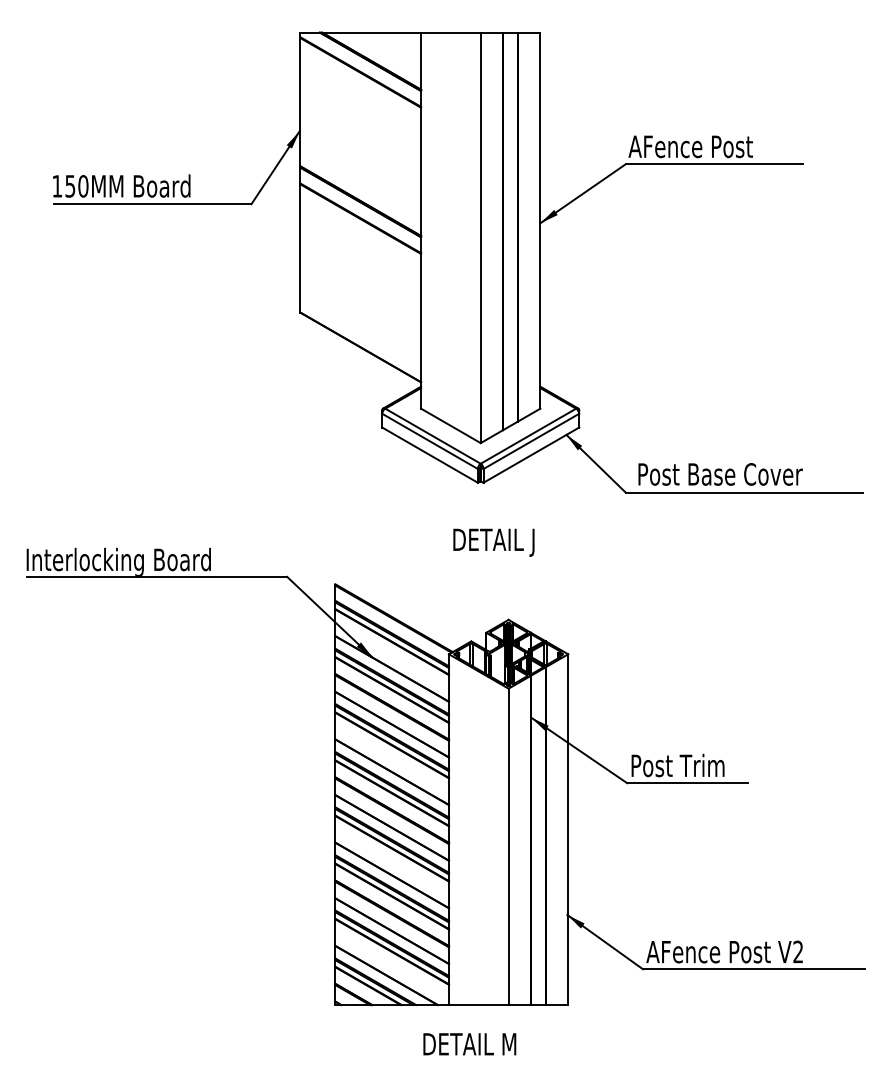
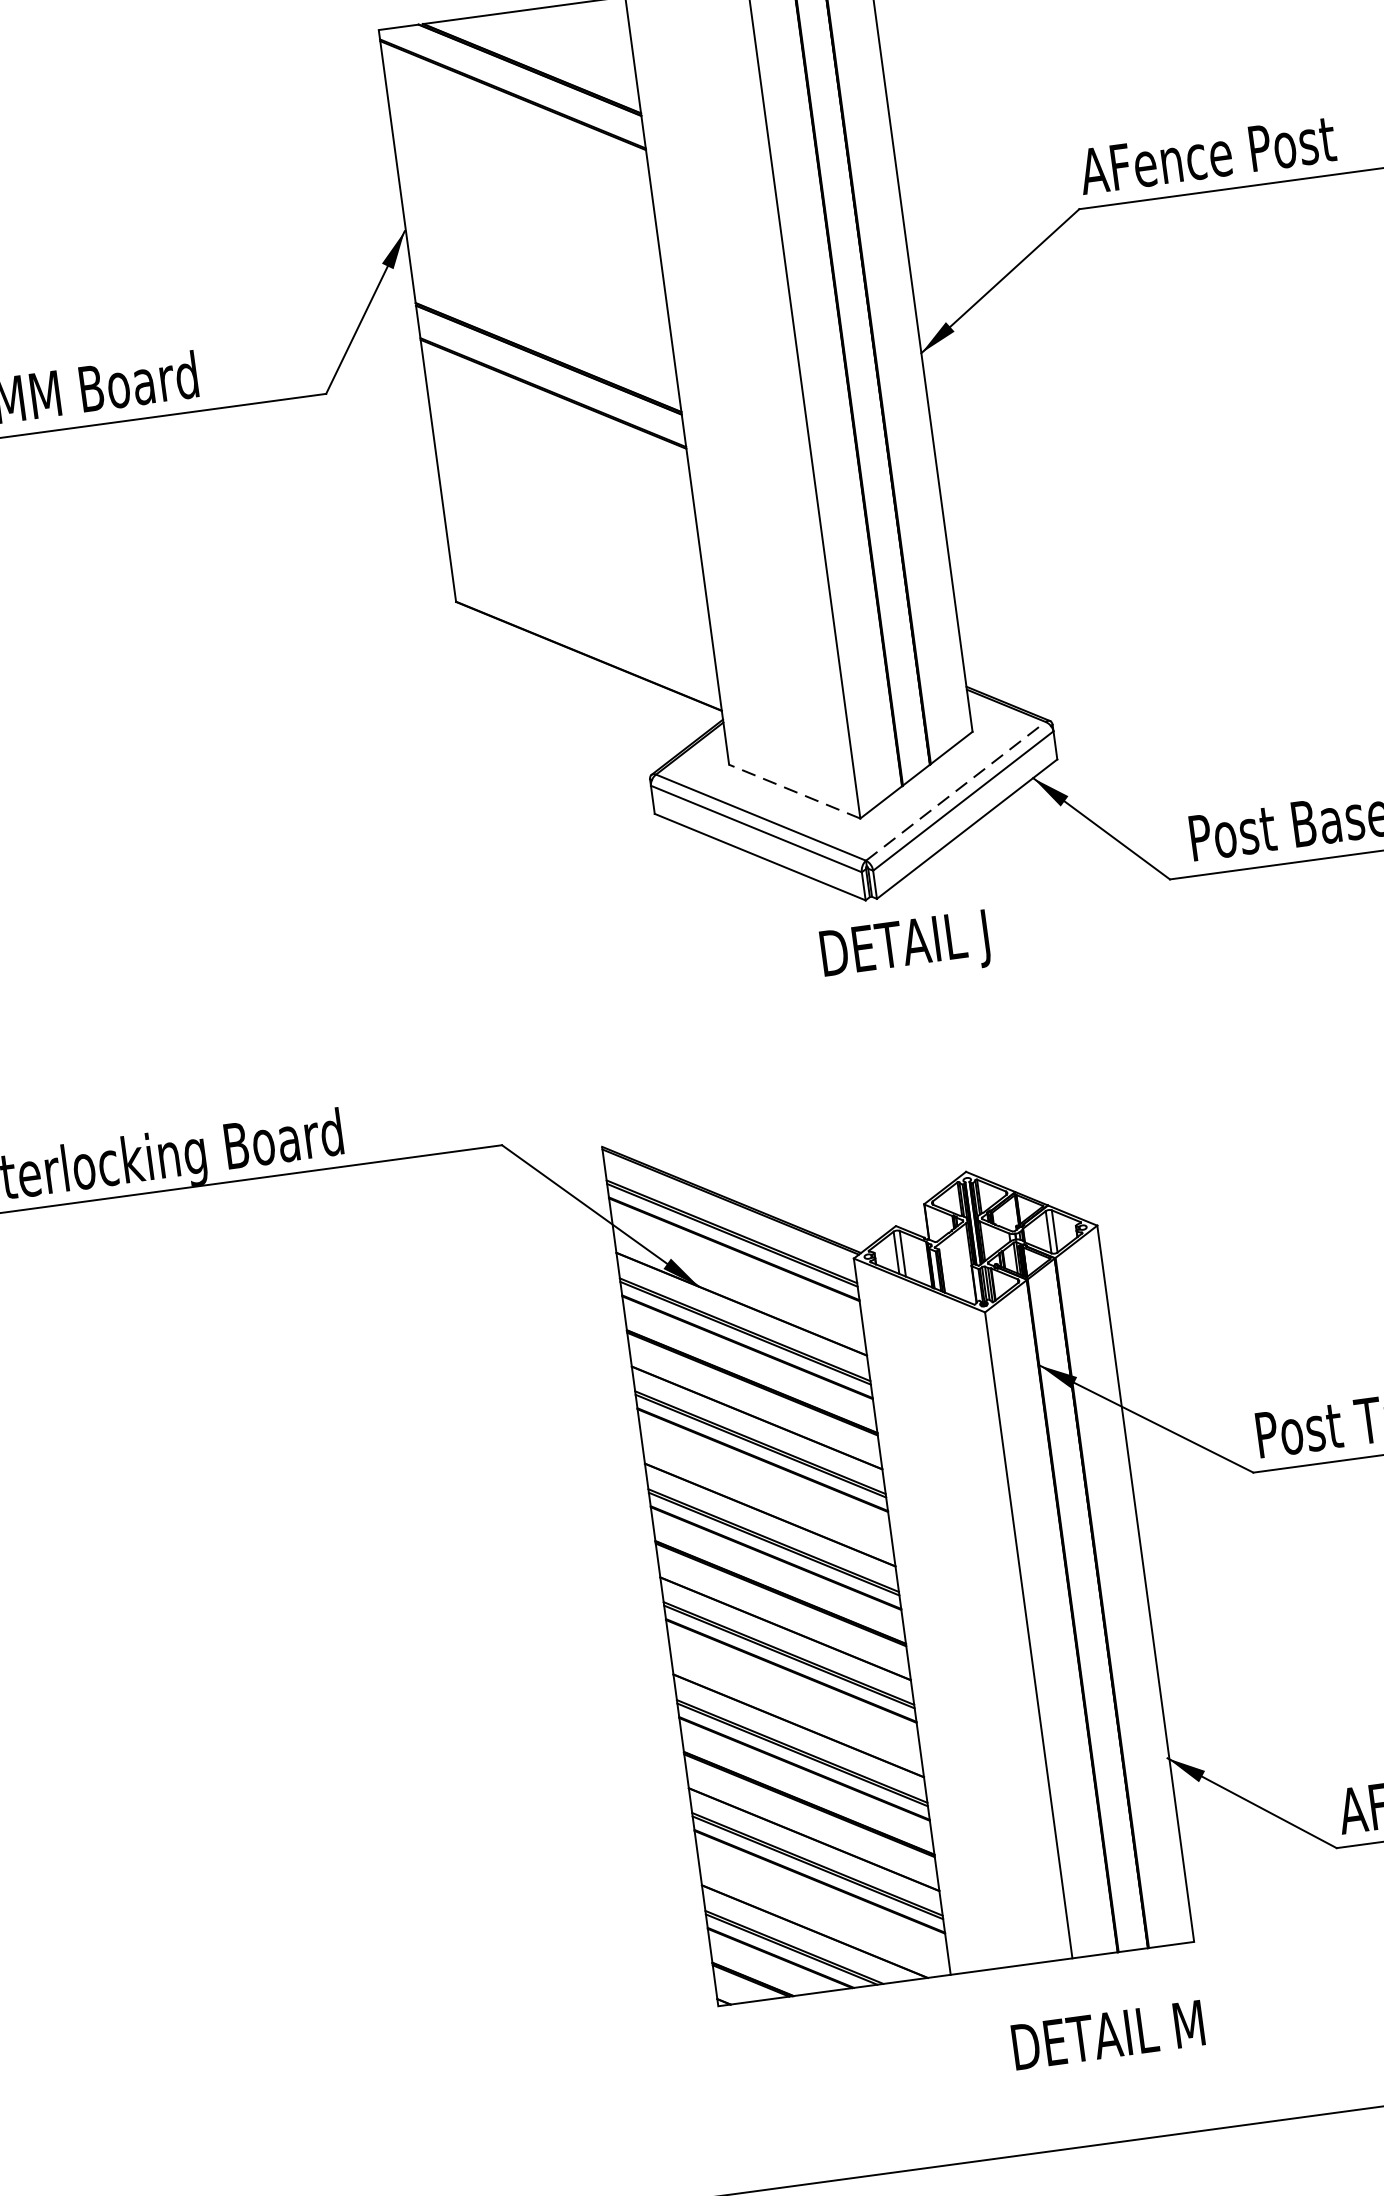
line: (450, 425) -> (793, 790), solid -> dashed
line: (528, 435) -> (955, 789), solid -> dashed
text: (493, 542) -> (904, 948), moved
text: (469, 1044) -> (1107, 2035), moved

